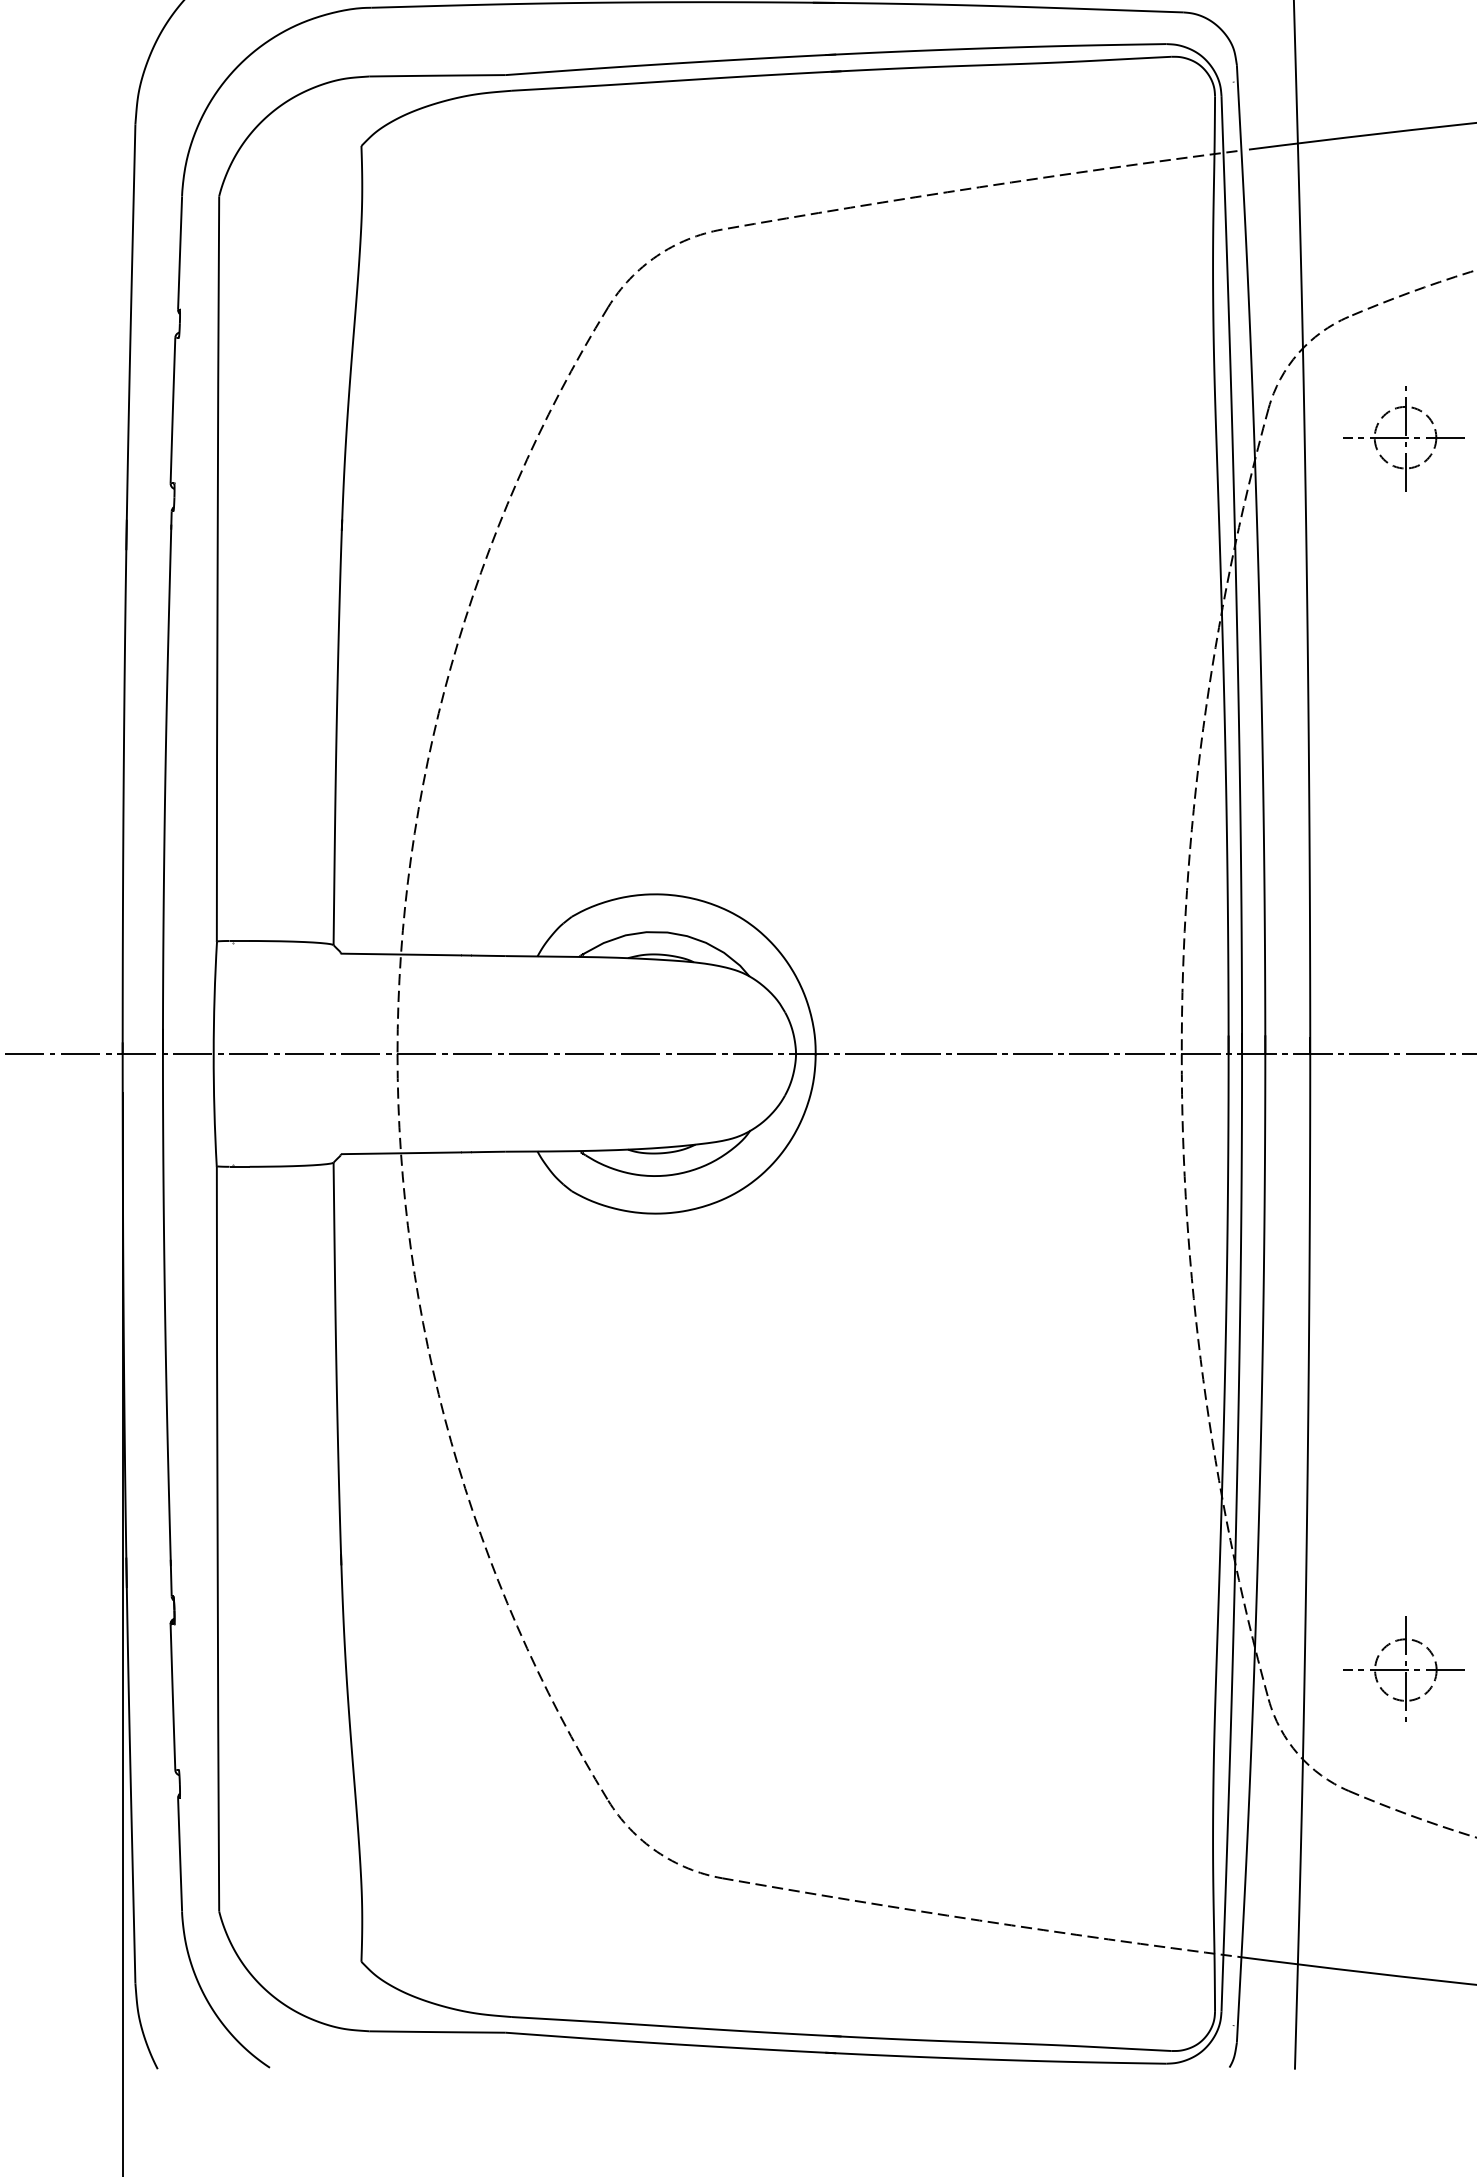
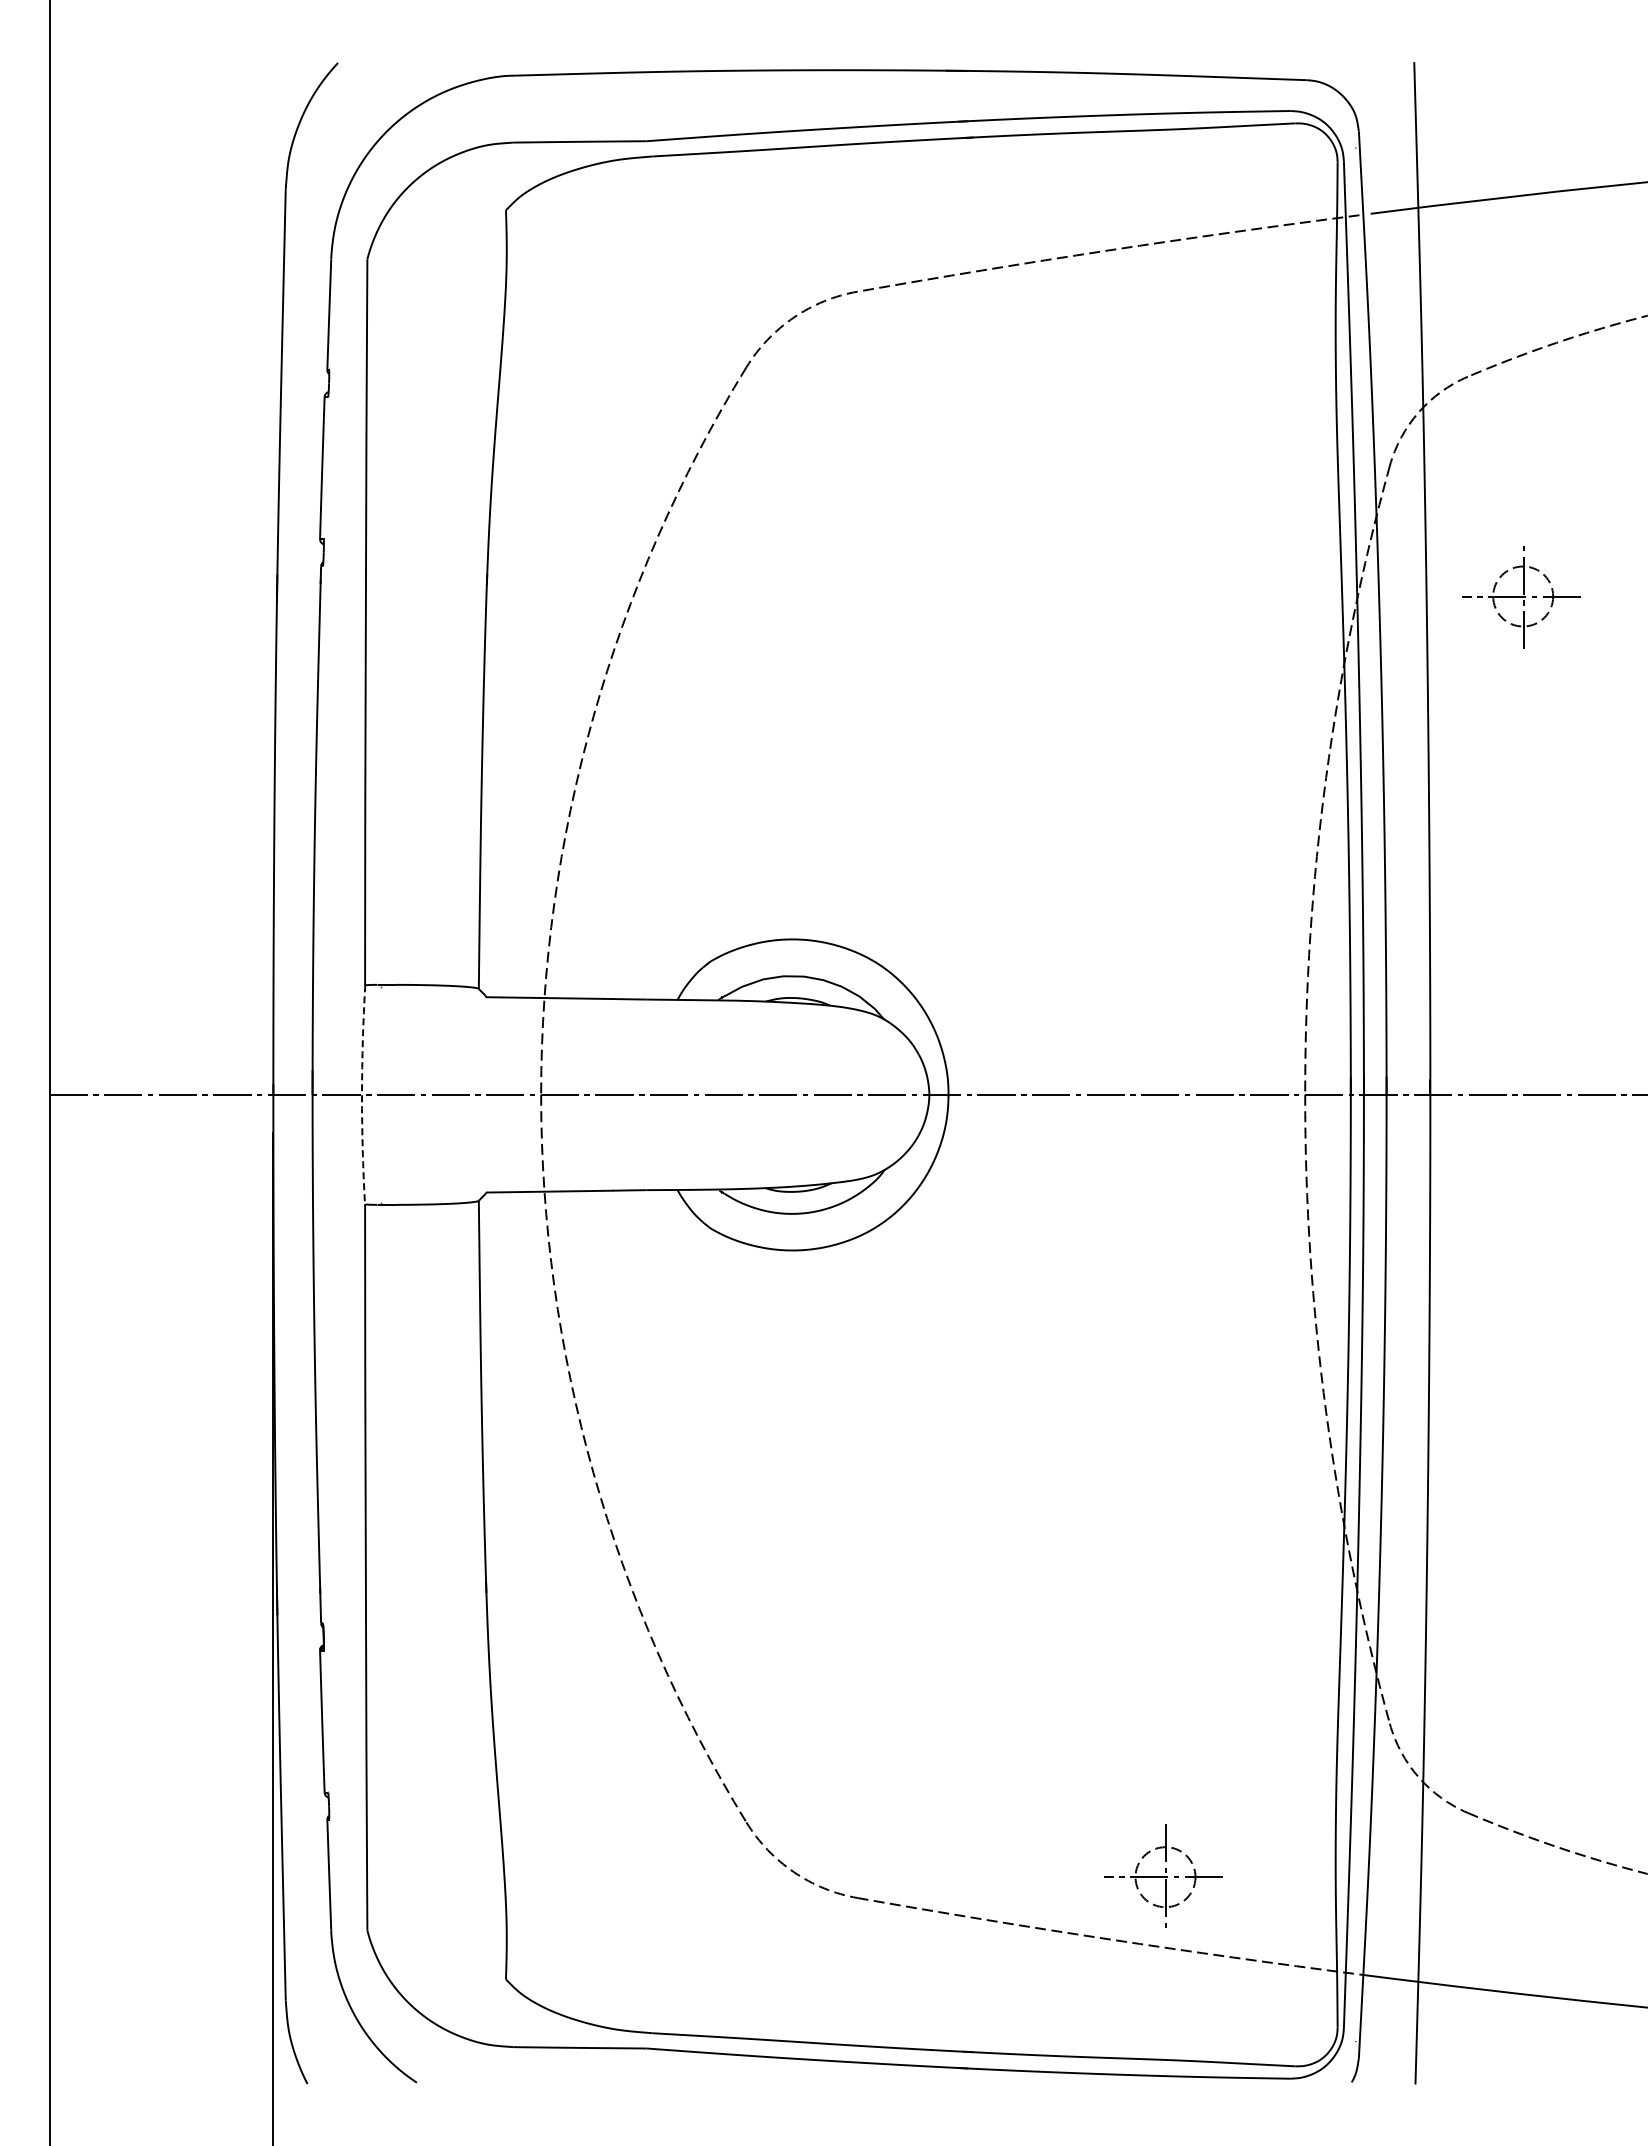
part: (1403, 438) -> (1521, 597), moved
arc: (214, 1053) -> (362, 1094), solid -> dashed
part: (1403, 1668) -> (1163, 1875), moved

